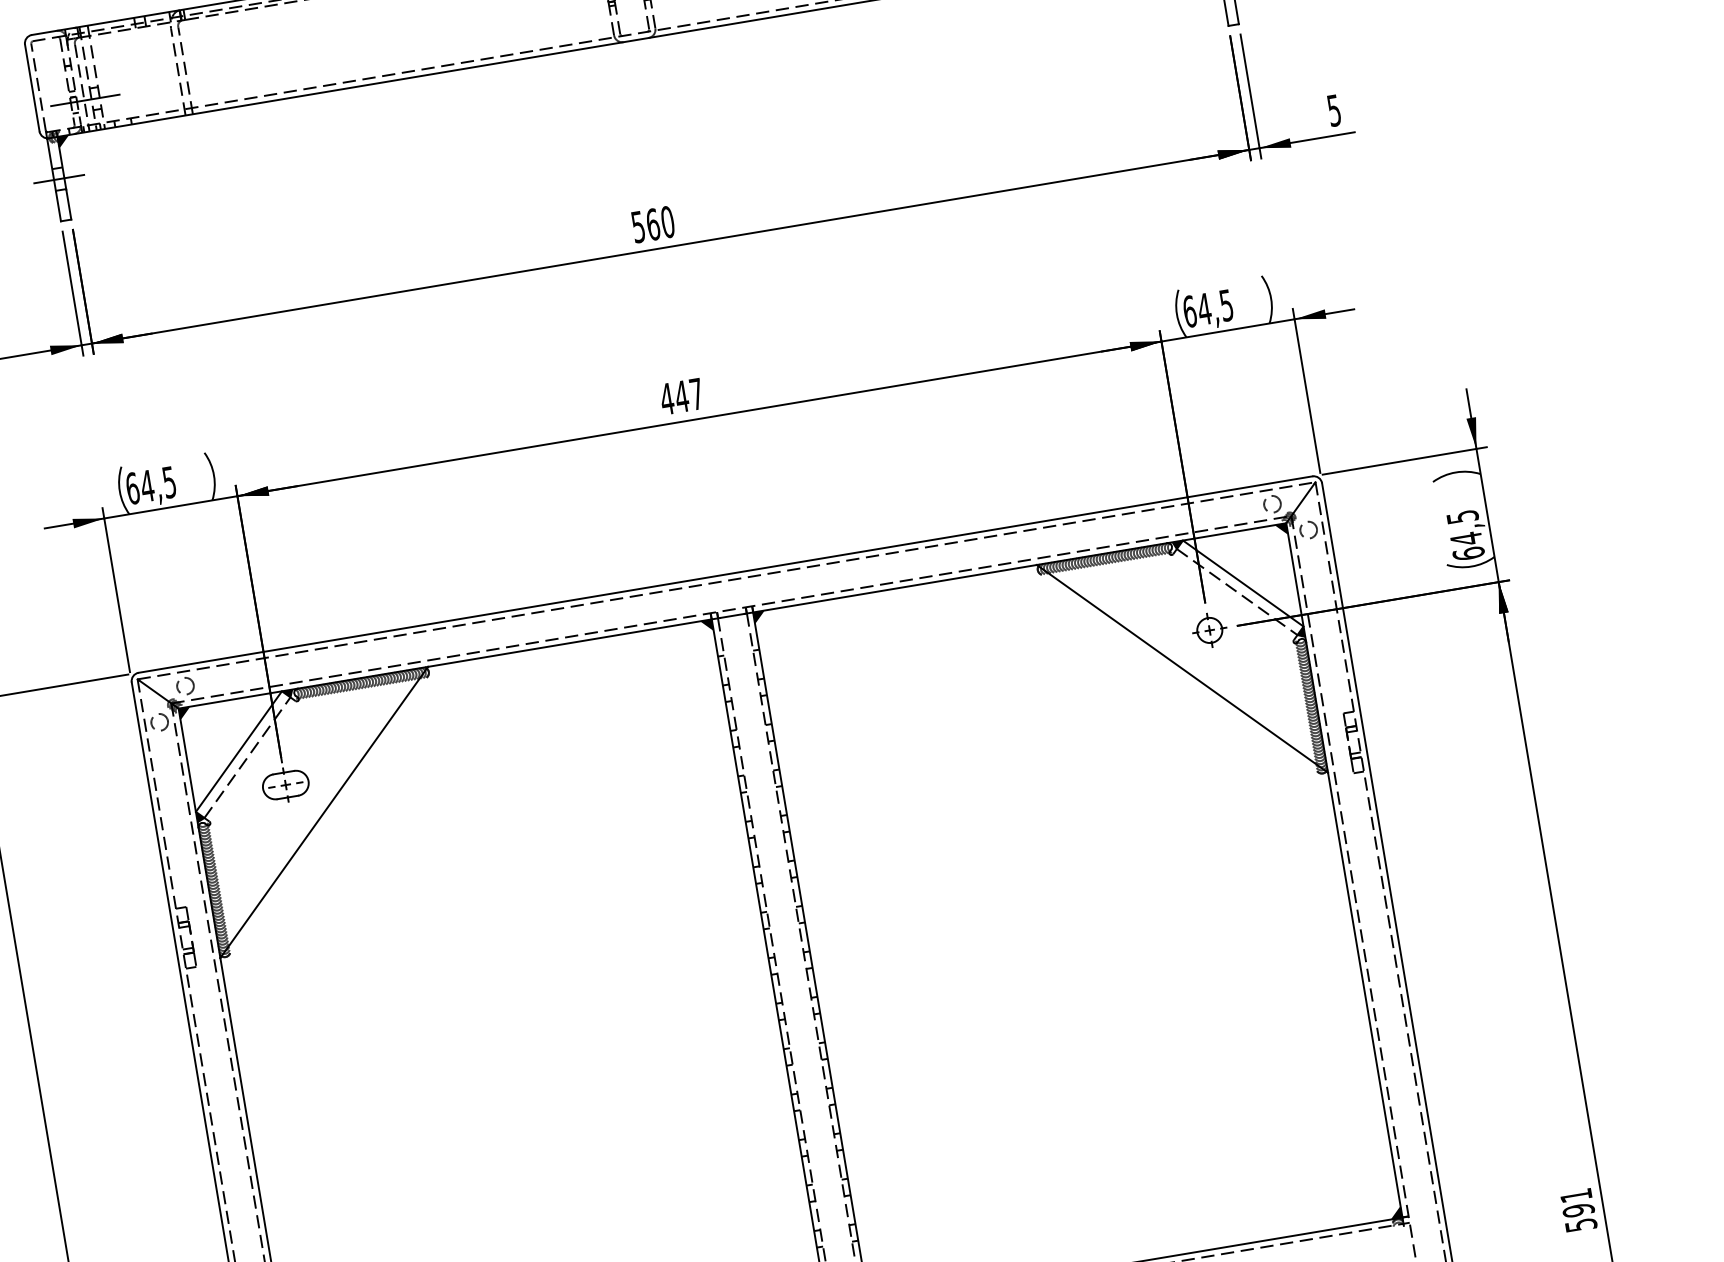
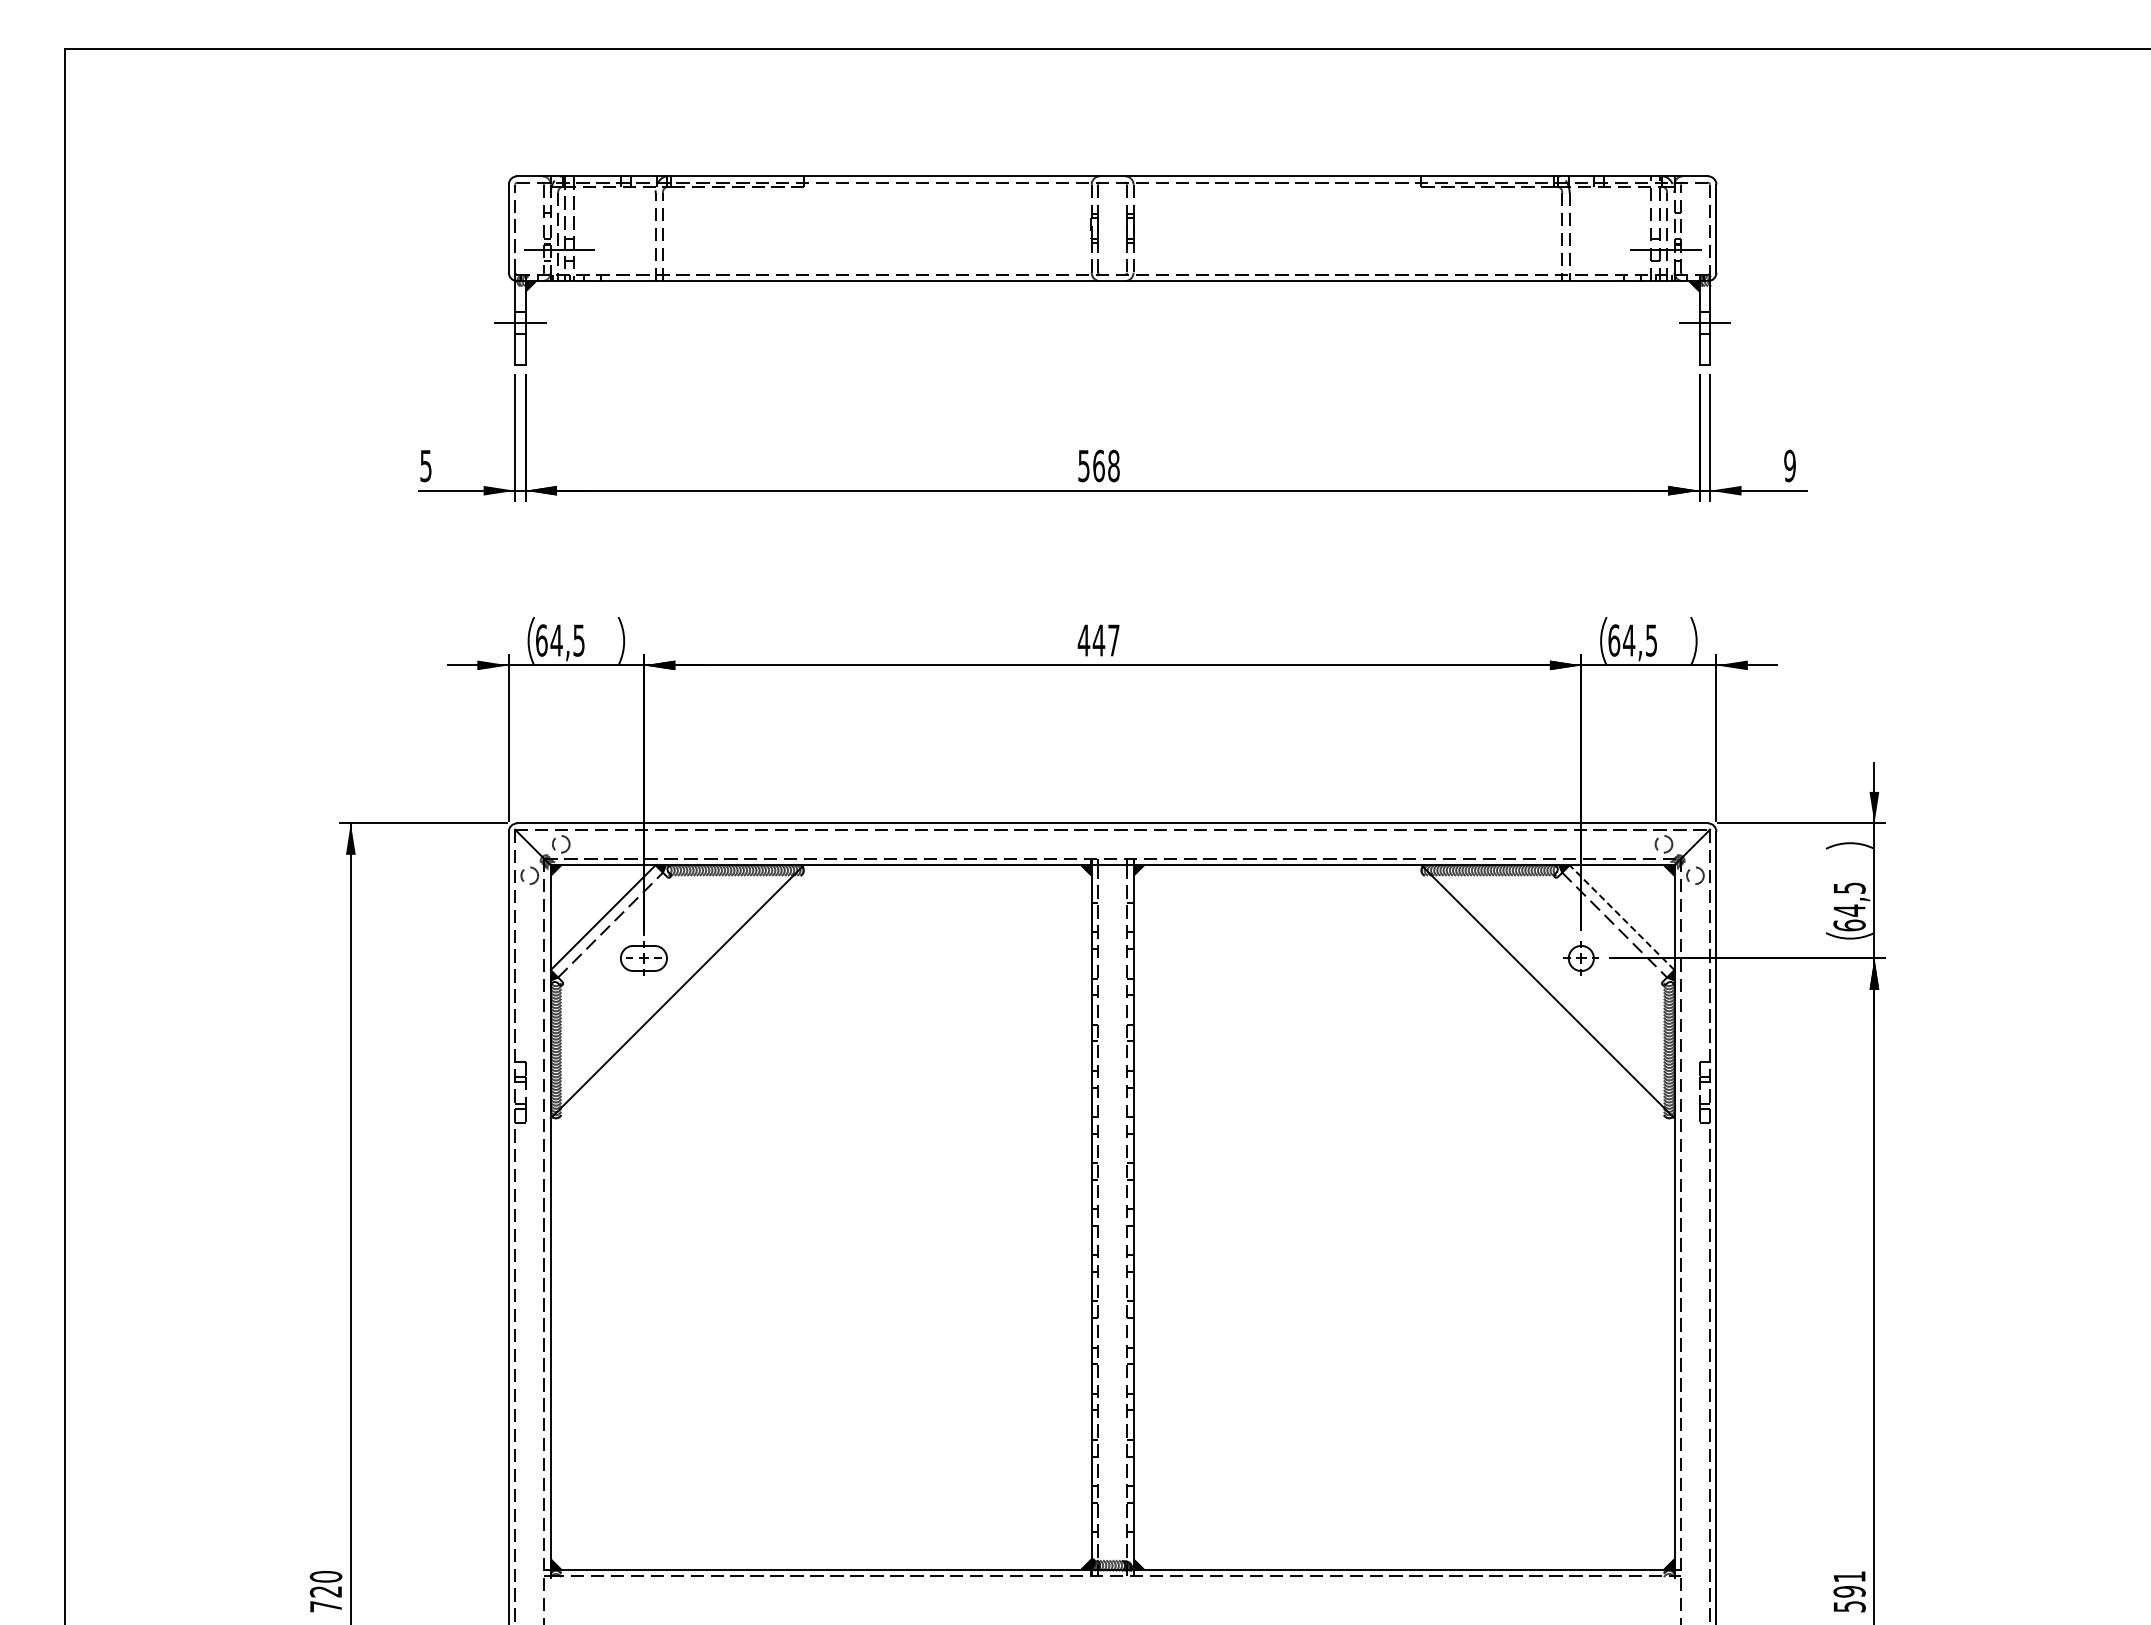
text: (1333, 110) -> (1789, 465), 5 -> 9
text: (667, 221) -> (1113, 465), 560 -> 568
line: (1242, 583) -> (1621, 917), solid -> dashed

